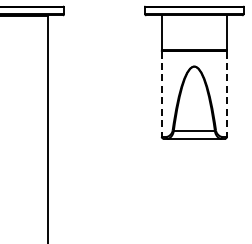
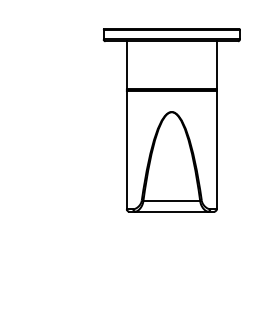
line: (161, 94) -> (126, 150), dashed -> solid
line: (226, 94) -> (216, 150), dashed -> solid

